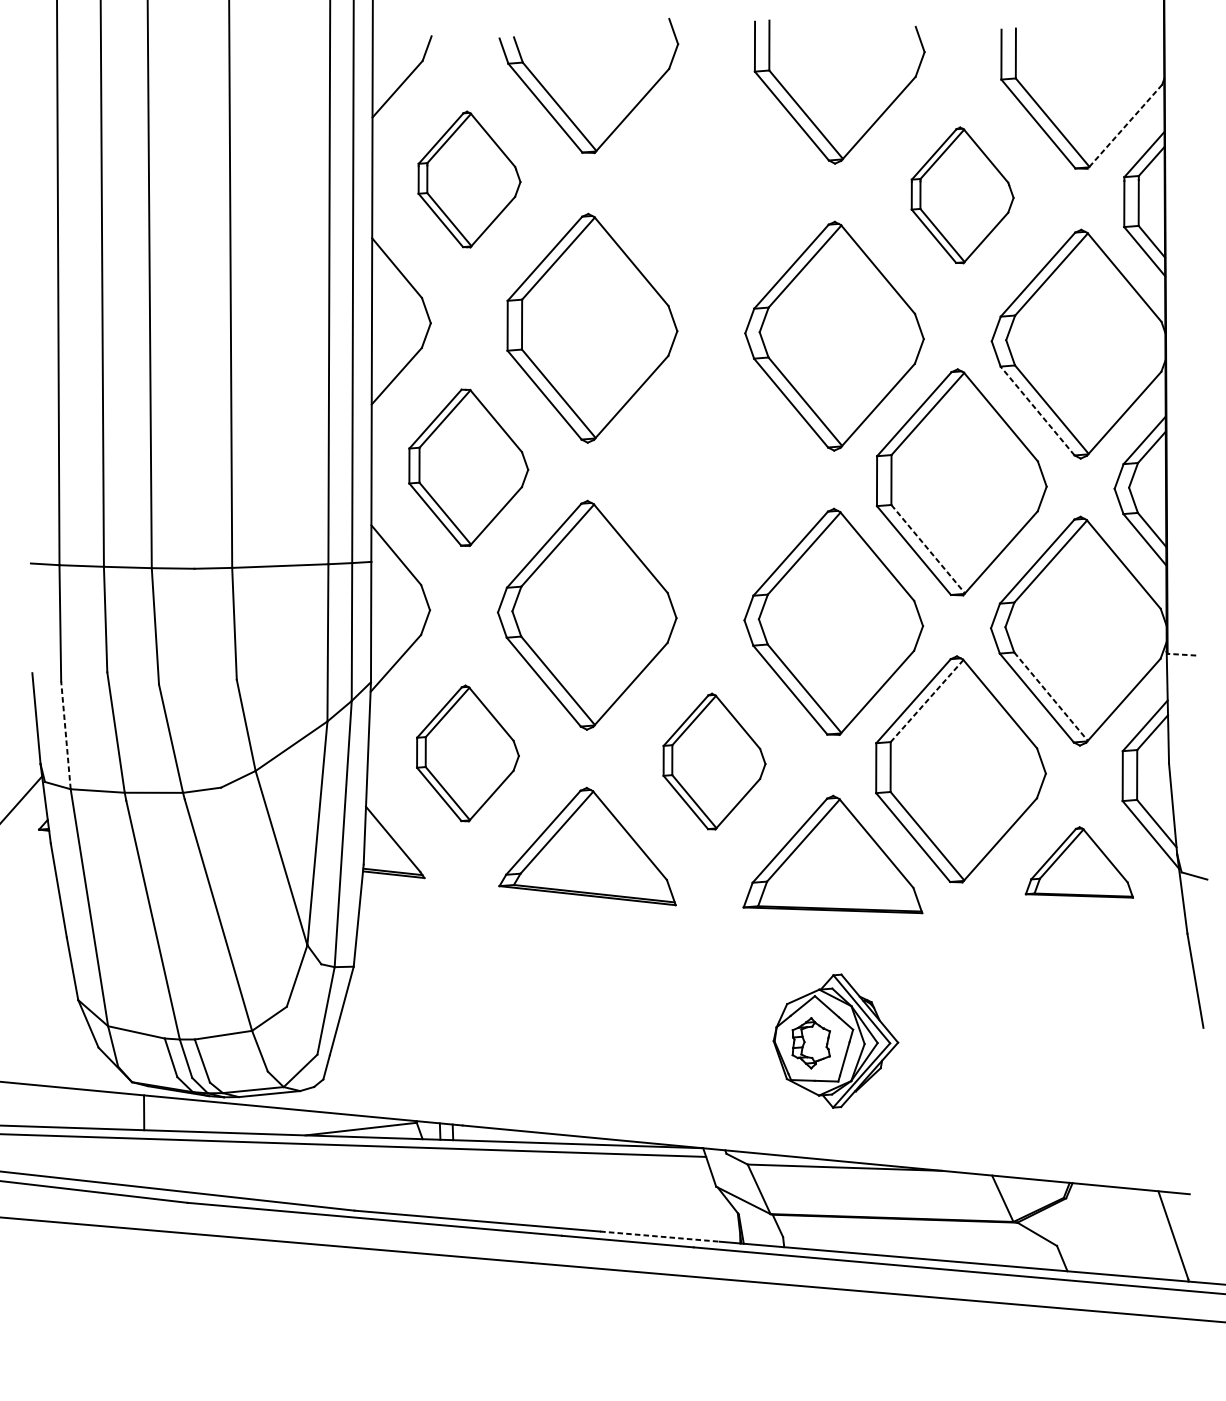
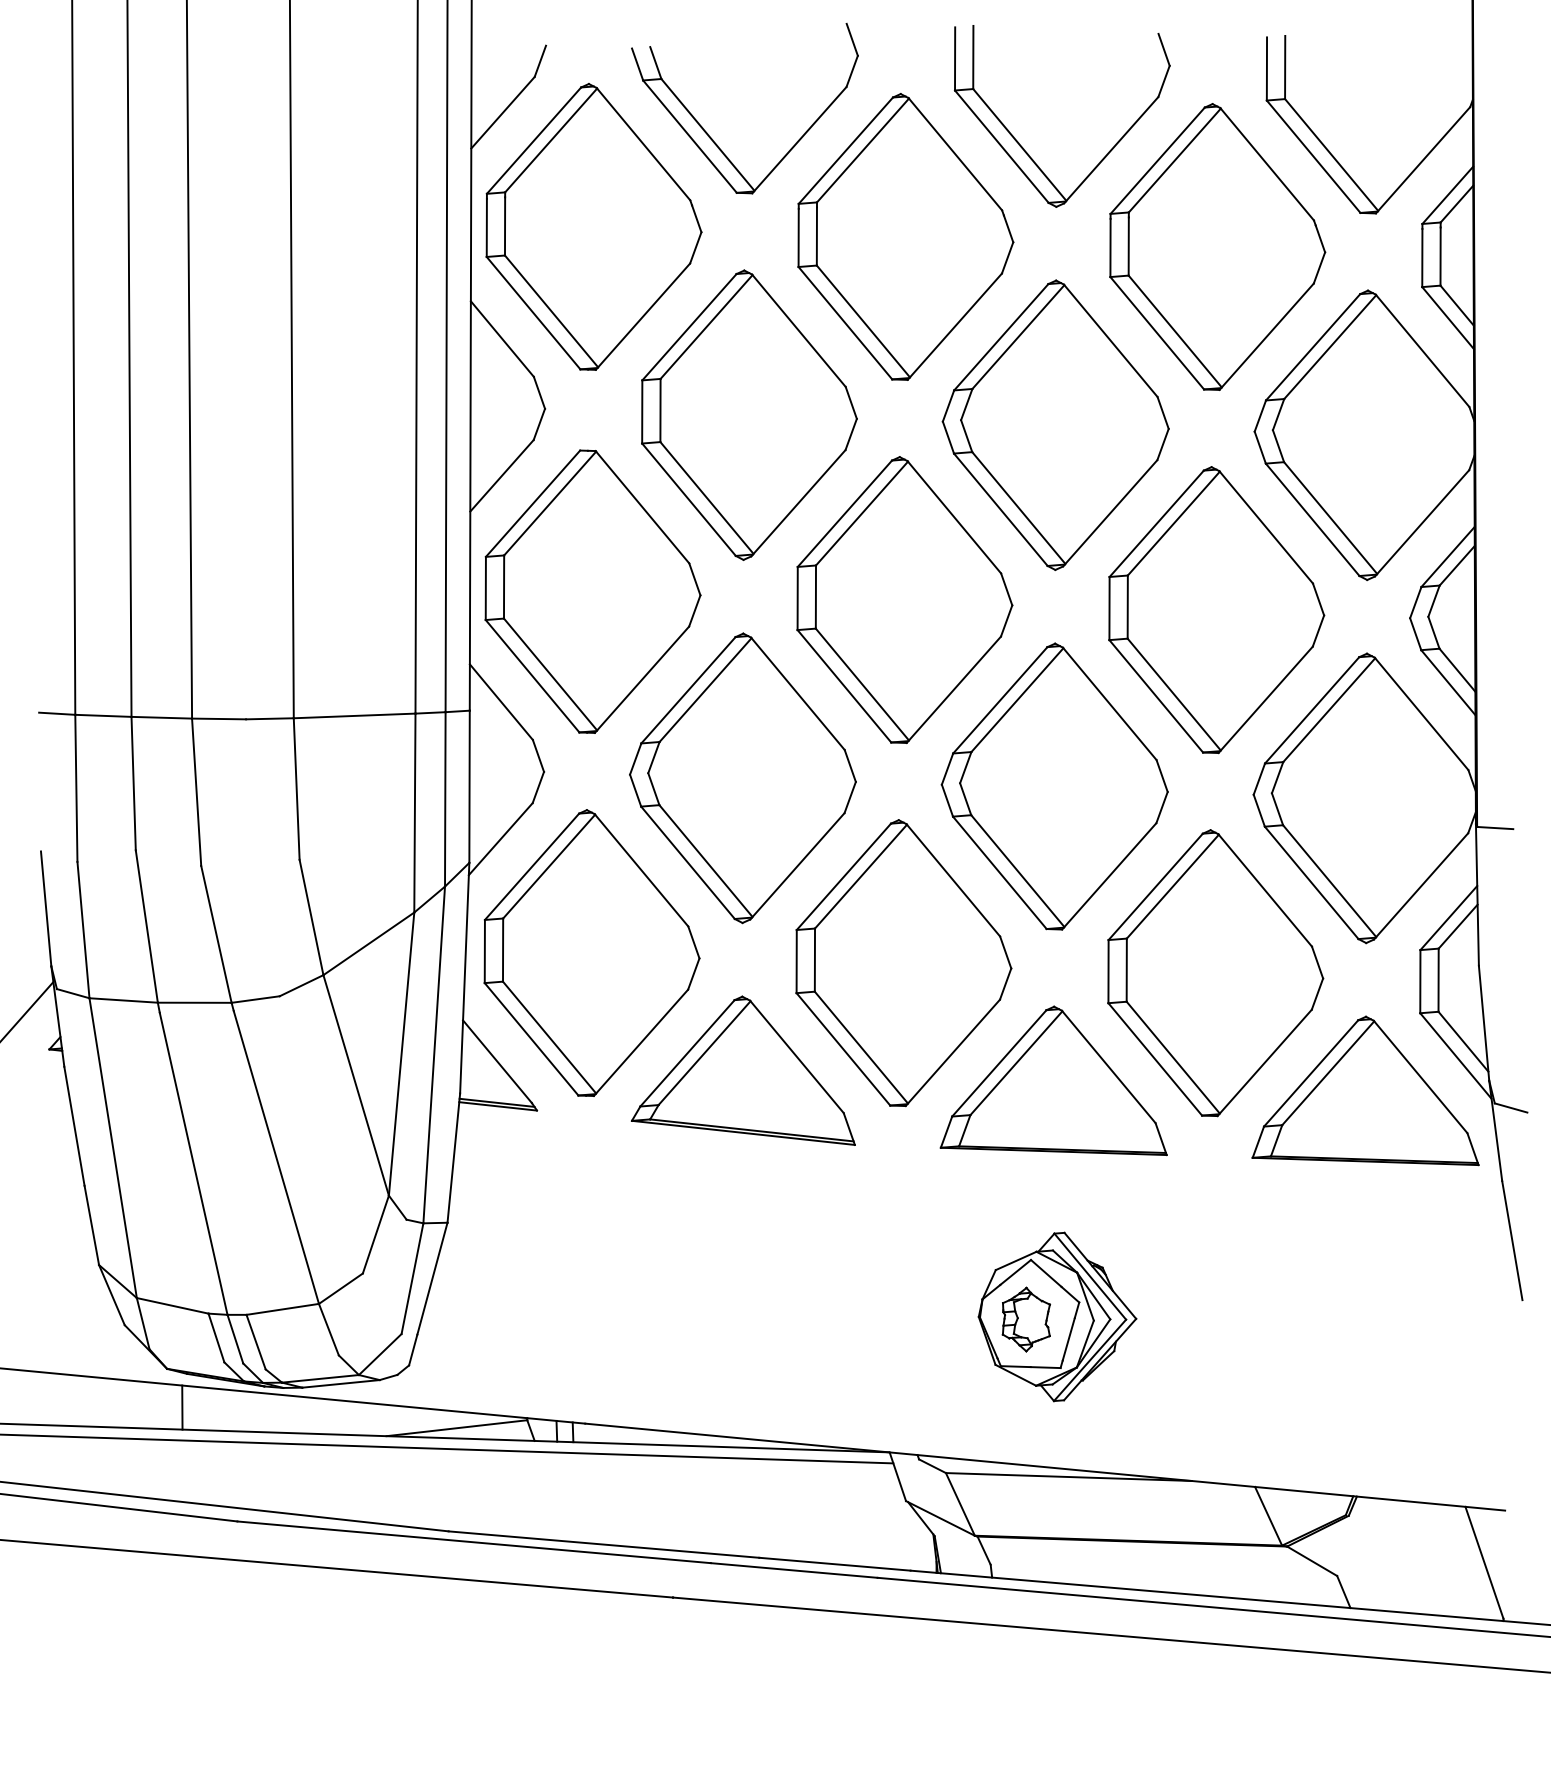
line: (1124, 126) -> (1422, 160), dashed -> solid
part: (469, 179) -> (593, 226), size x1.67
part: (715, 187) -> (905, 236), added
part: (962, 194) -> (1217, 246), size x1.67
line: (1037, 410) -> (1312, 519), dashed -> solid
part: (468, 467) -> (592, 591), size x1.43
part: (714, 474) -> (904, 599), added
line: (928, 549) -> (1174, 694), dashed -> solid
line: (1181, 655) -> (1494, 828), dashed -> solid
line: (1050, 696) -> (1329, 881), dashed -> solid
line: (926, 701) -> (1172, 887), dashed -> solid
line: (65, 734) -> (83, 929), dashed -> solid
part: (467, 753) -> (591, 952), size x1.67
part: (714, 761) -> (903, 963), size x1.67
part: (1079, 862) -> (1365, 1090), size x1.67
line: (659, 1236) -> (834, 1564), dashed -> solid

